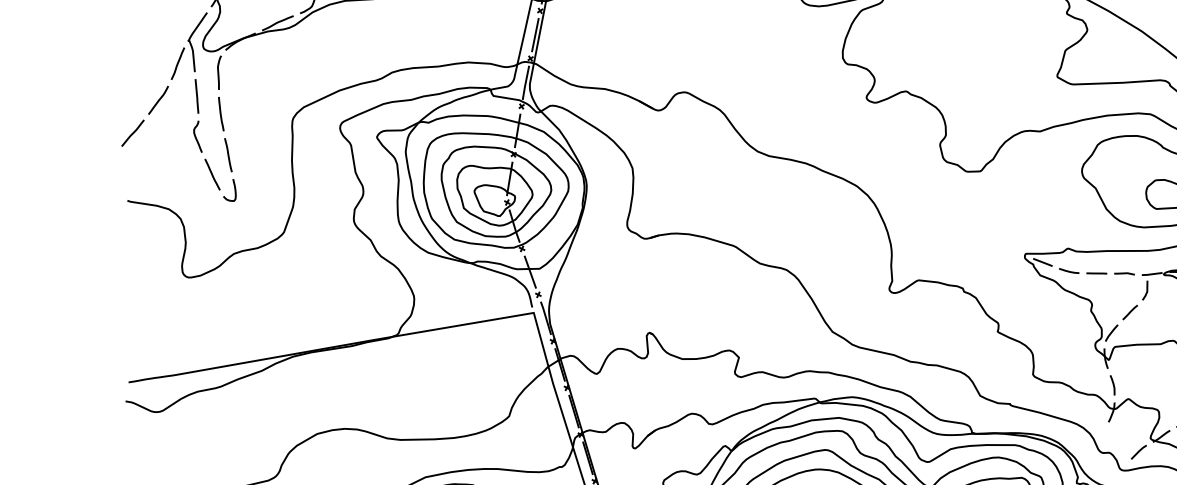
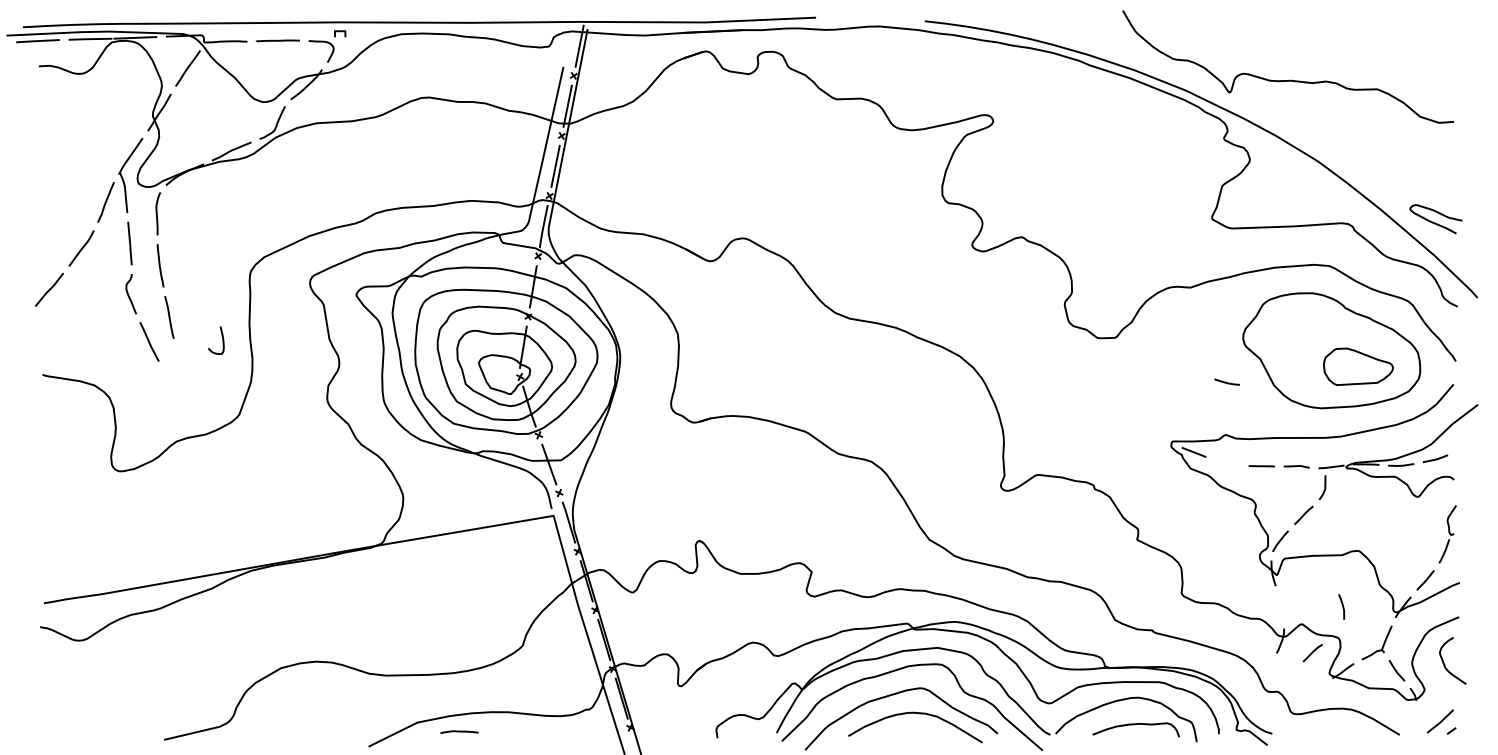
curve: (234, 190) -> (222, 340), moved
line: (1067, 270) -> (1225, 381), moved
curve: (1113, 384) -> (1342, 606), moved
line: (1138, 452) -> (1312, 653), moved

